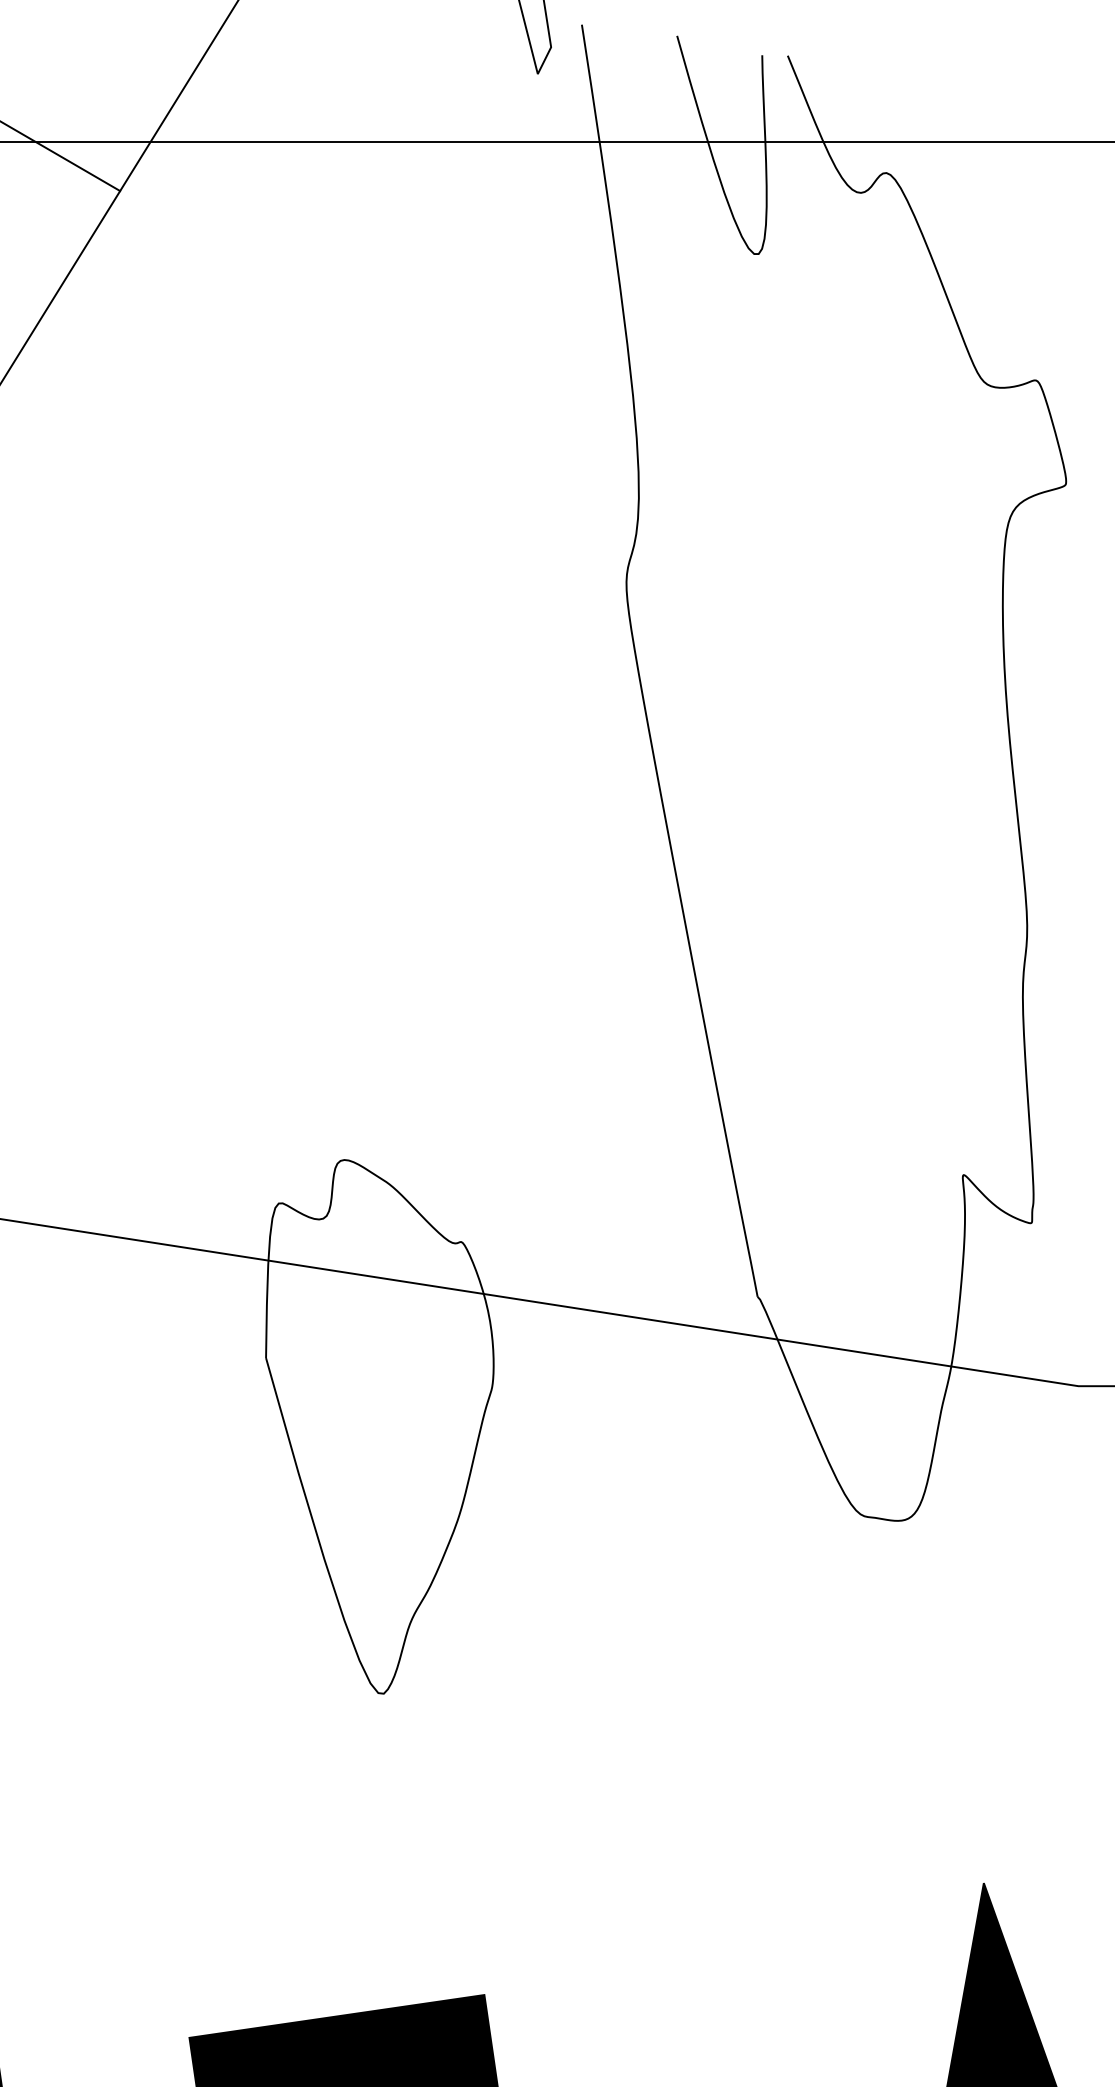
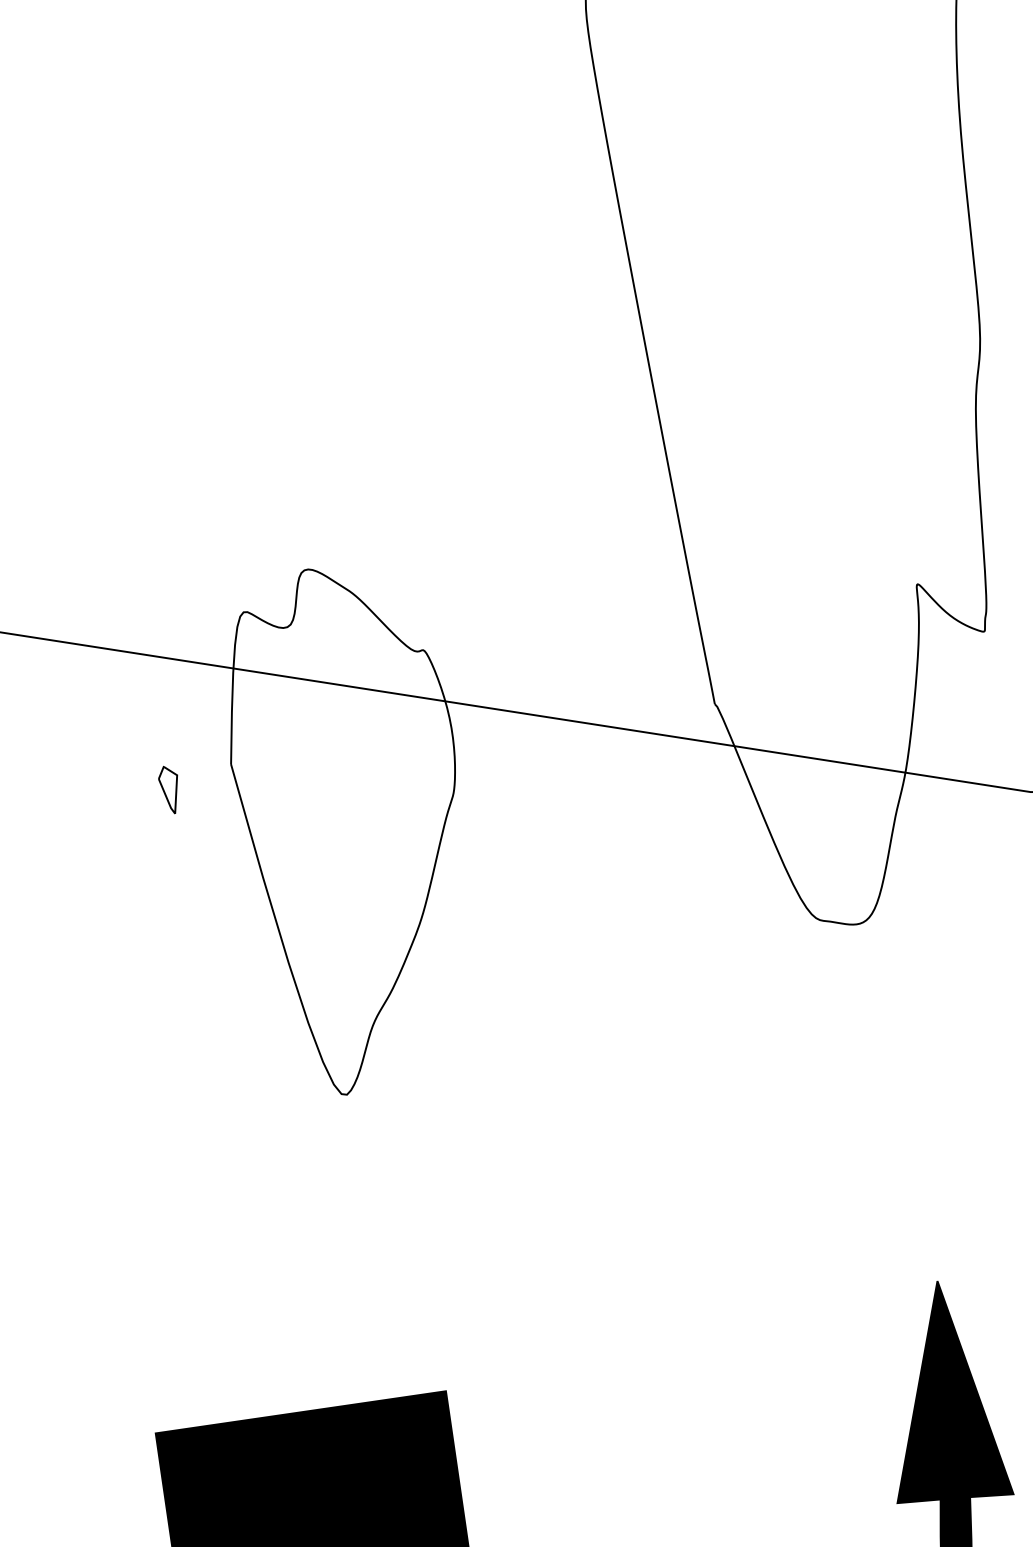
part: (202, 1383) -> (168, 789), added

